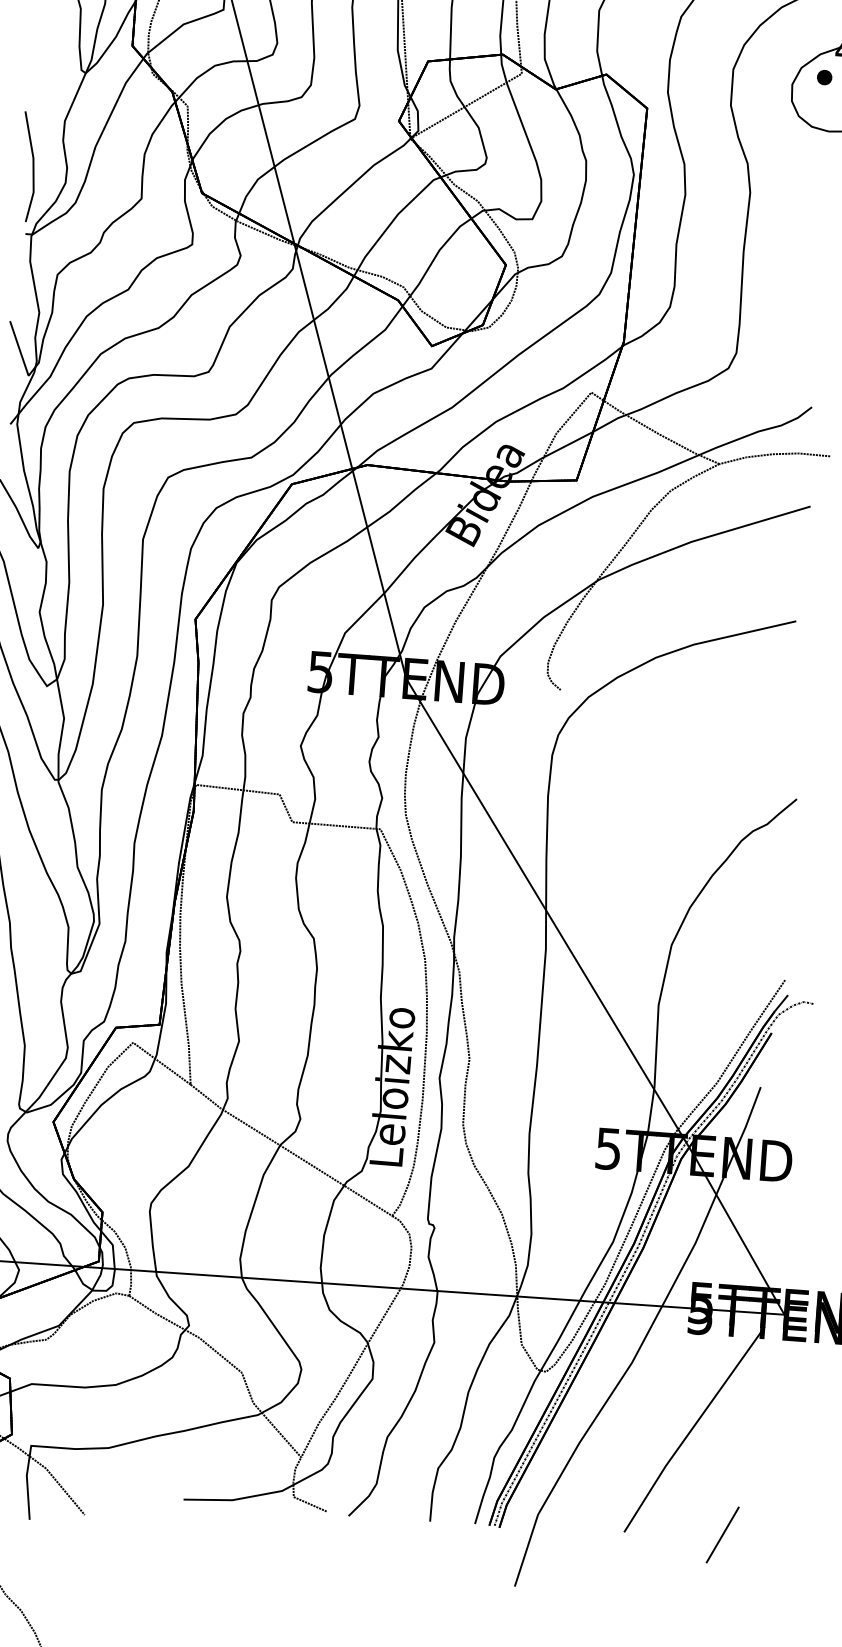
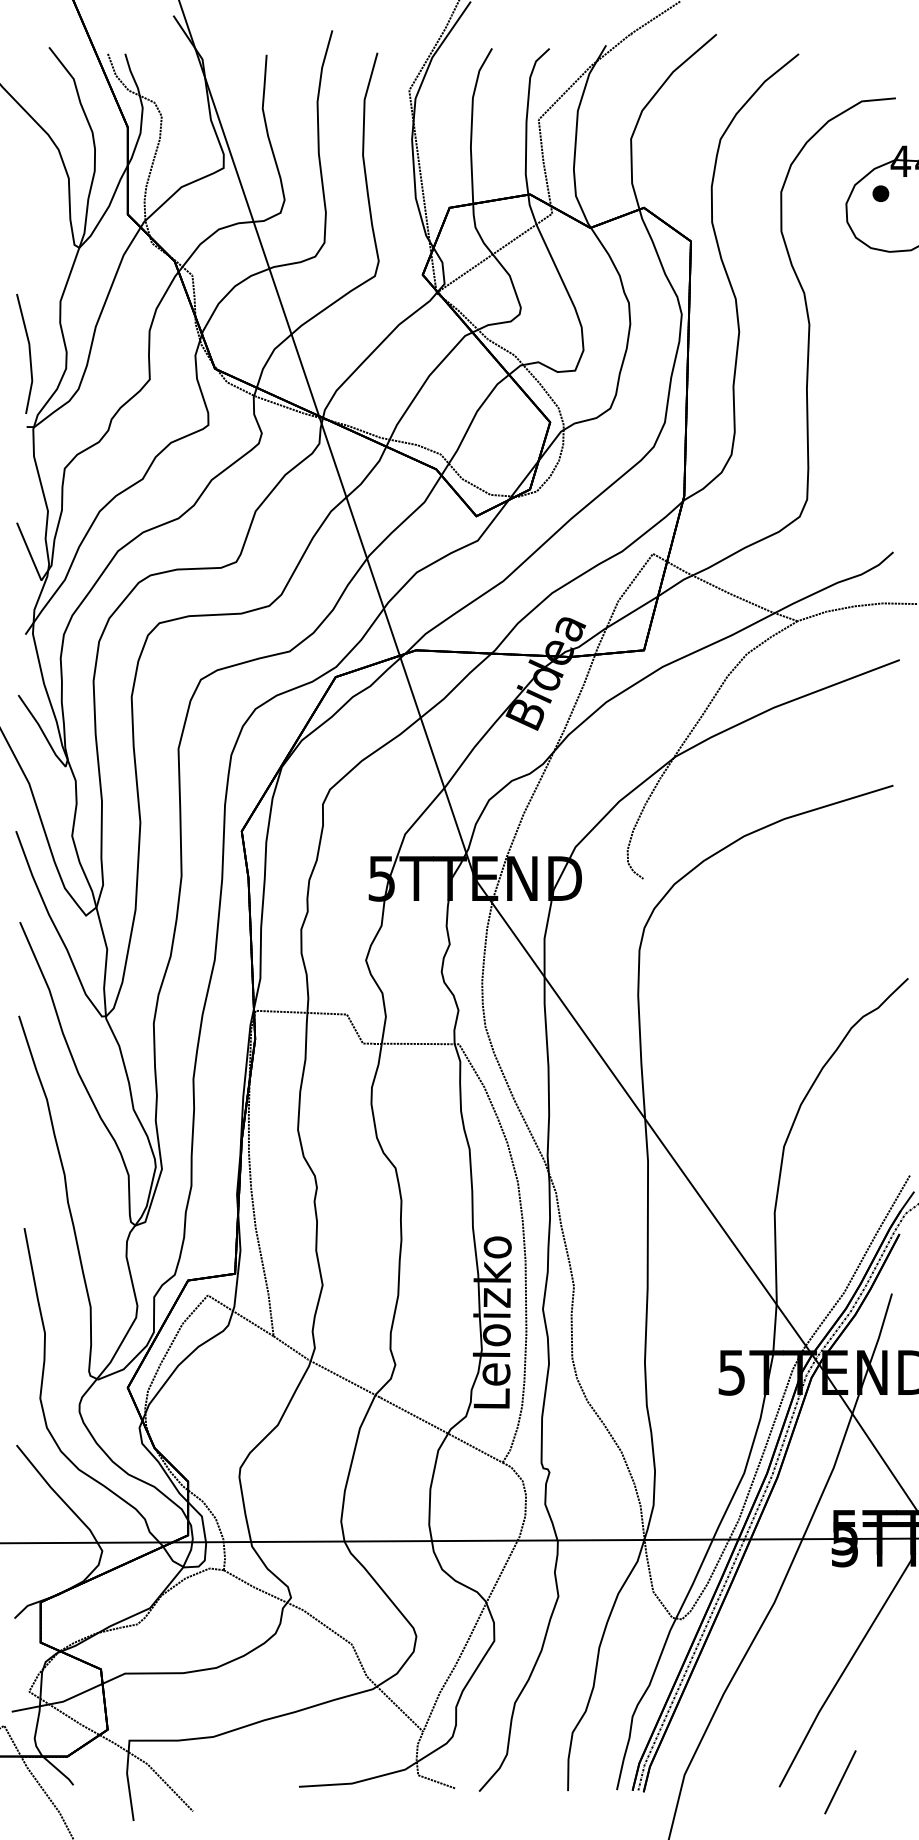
line: (722, 1535) -> (840, 1782), moved

